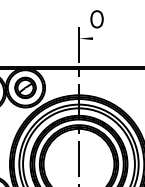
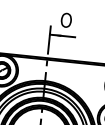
line: (94, 38) -> (62, 35), added

